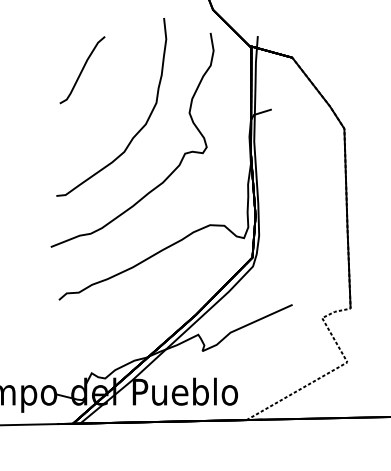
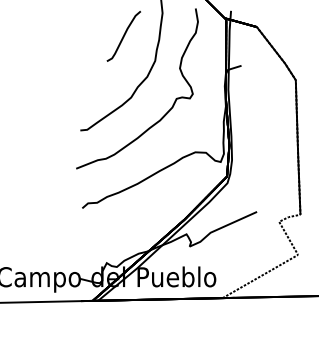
curve: (81, 69) -> (123, 35), moved

